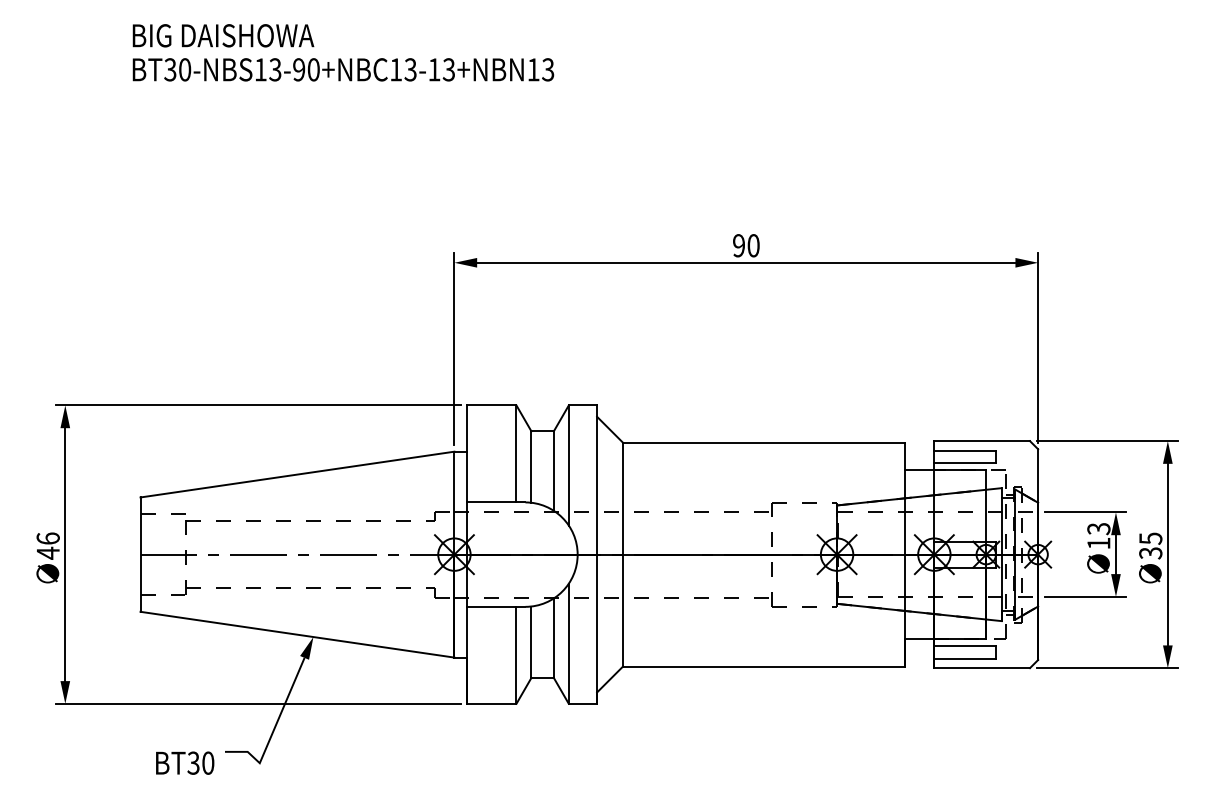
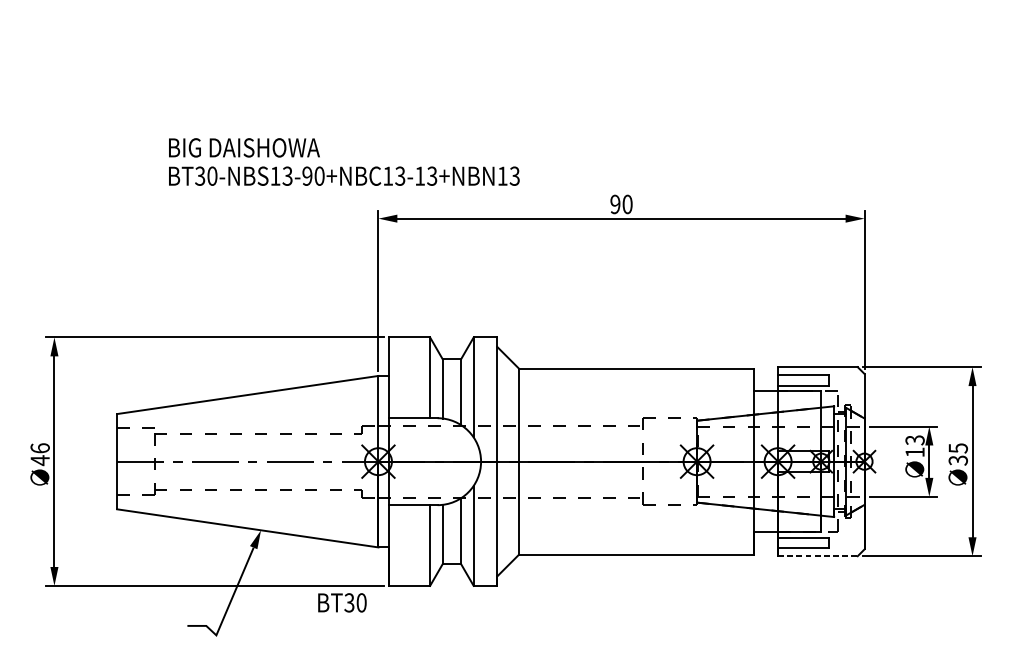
text: (343, 52) -> (344, 161), moved
line: (982, 668) -> (818, 556), solid -> dashed
text: (185, 762) -> (342, 602), moved

